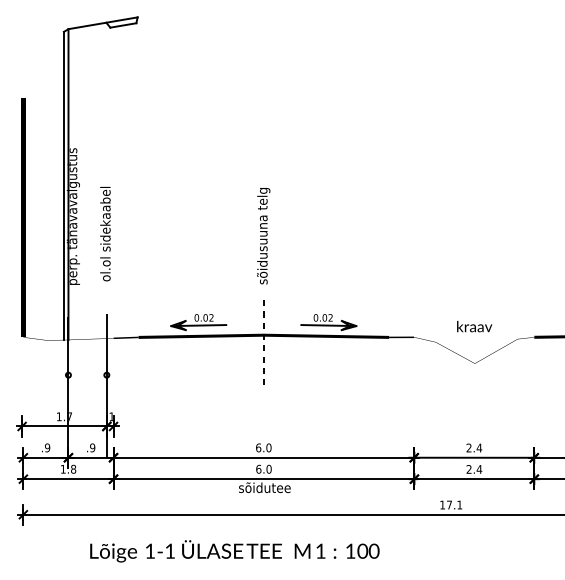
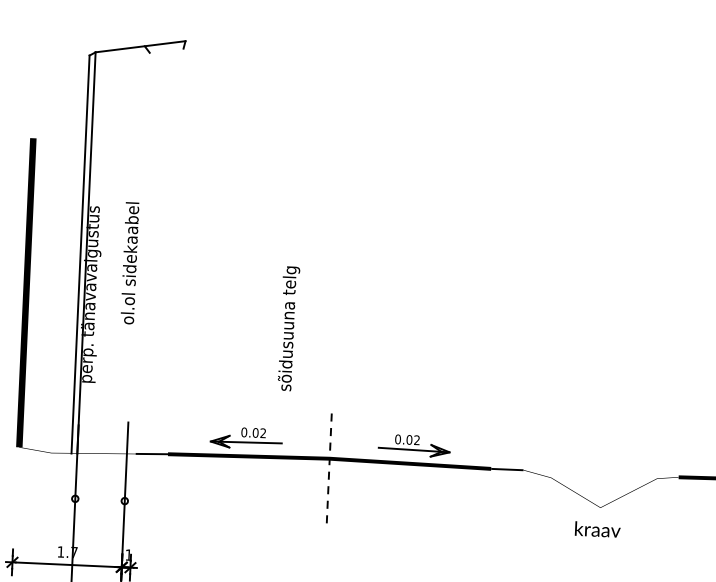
line: (123, 25) -> (166, 50), removed
text: (105, 234) -> (129, 263), moved
text: (263, 236) -> (288, 329), moved
text: (474, 326) -> (597, 529), moved

